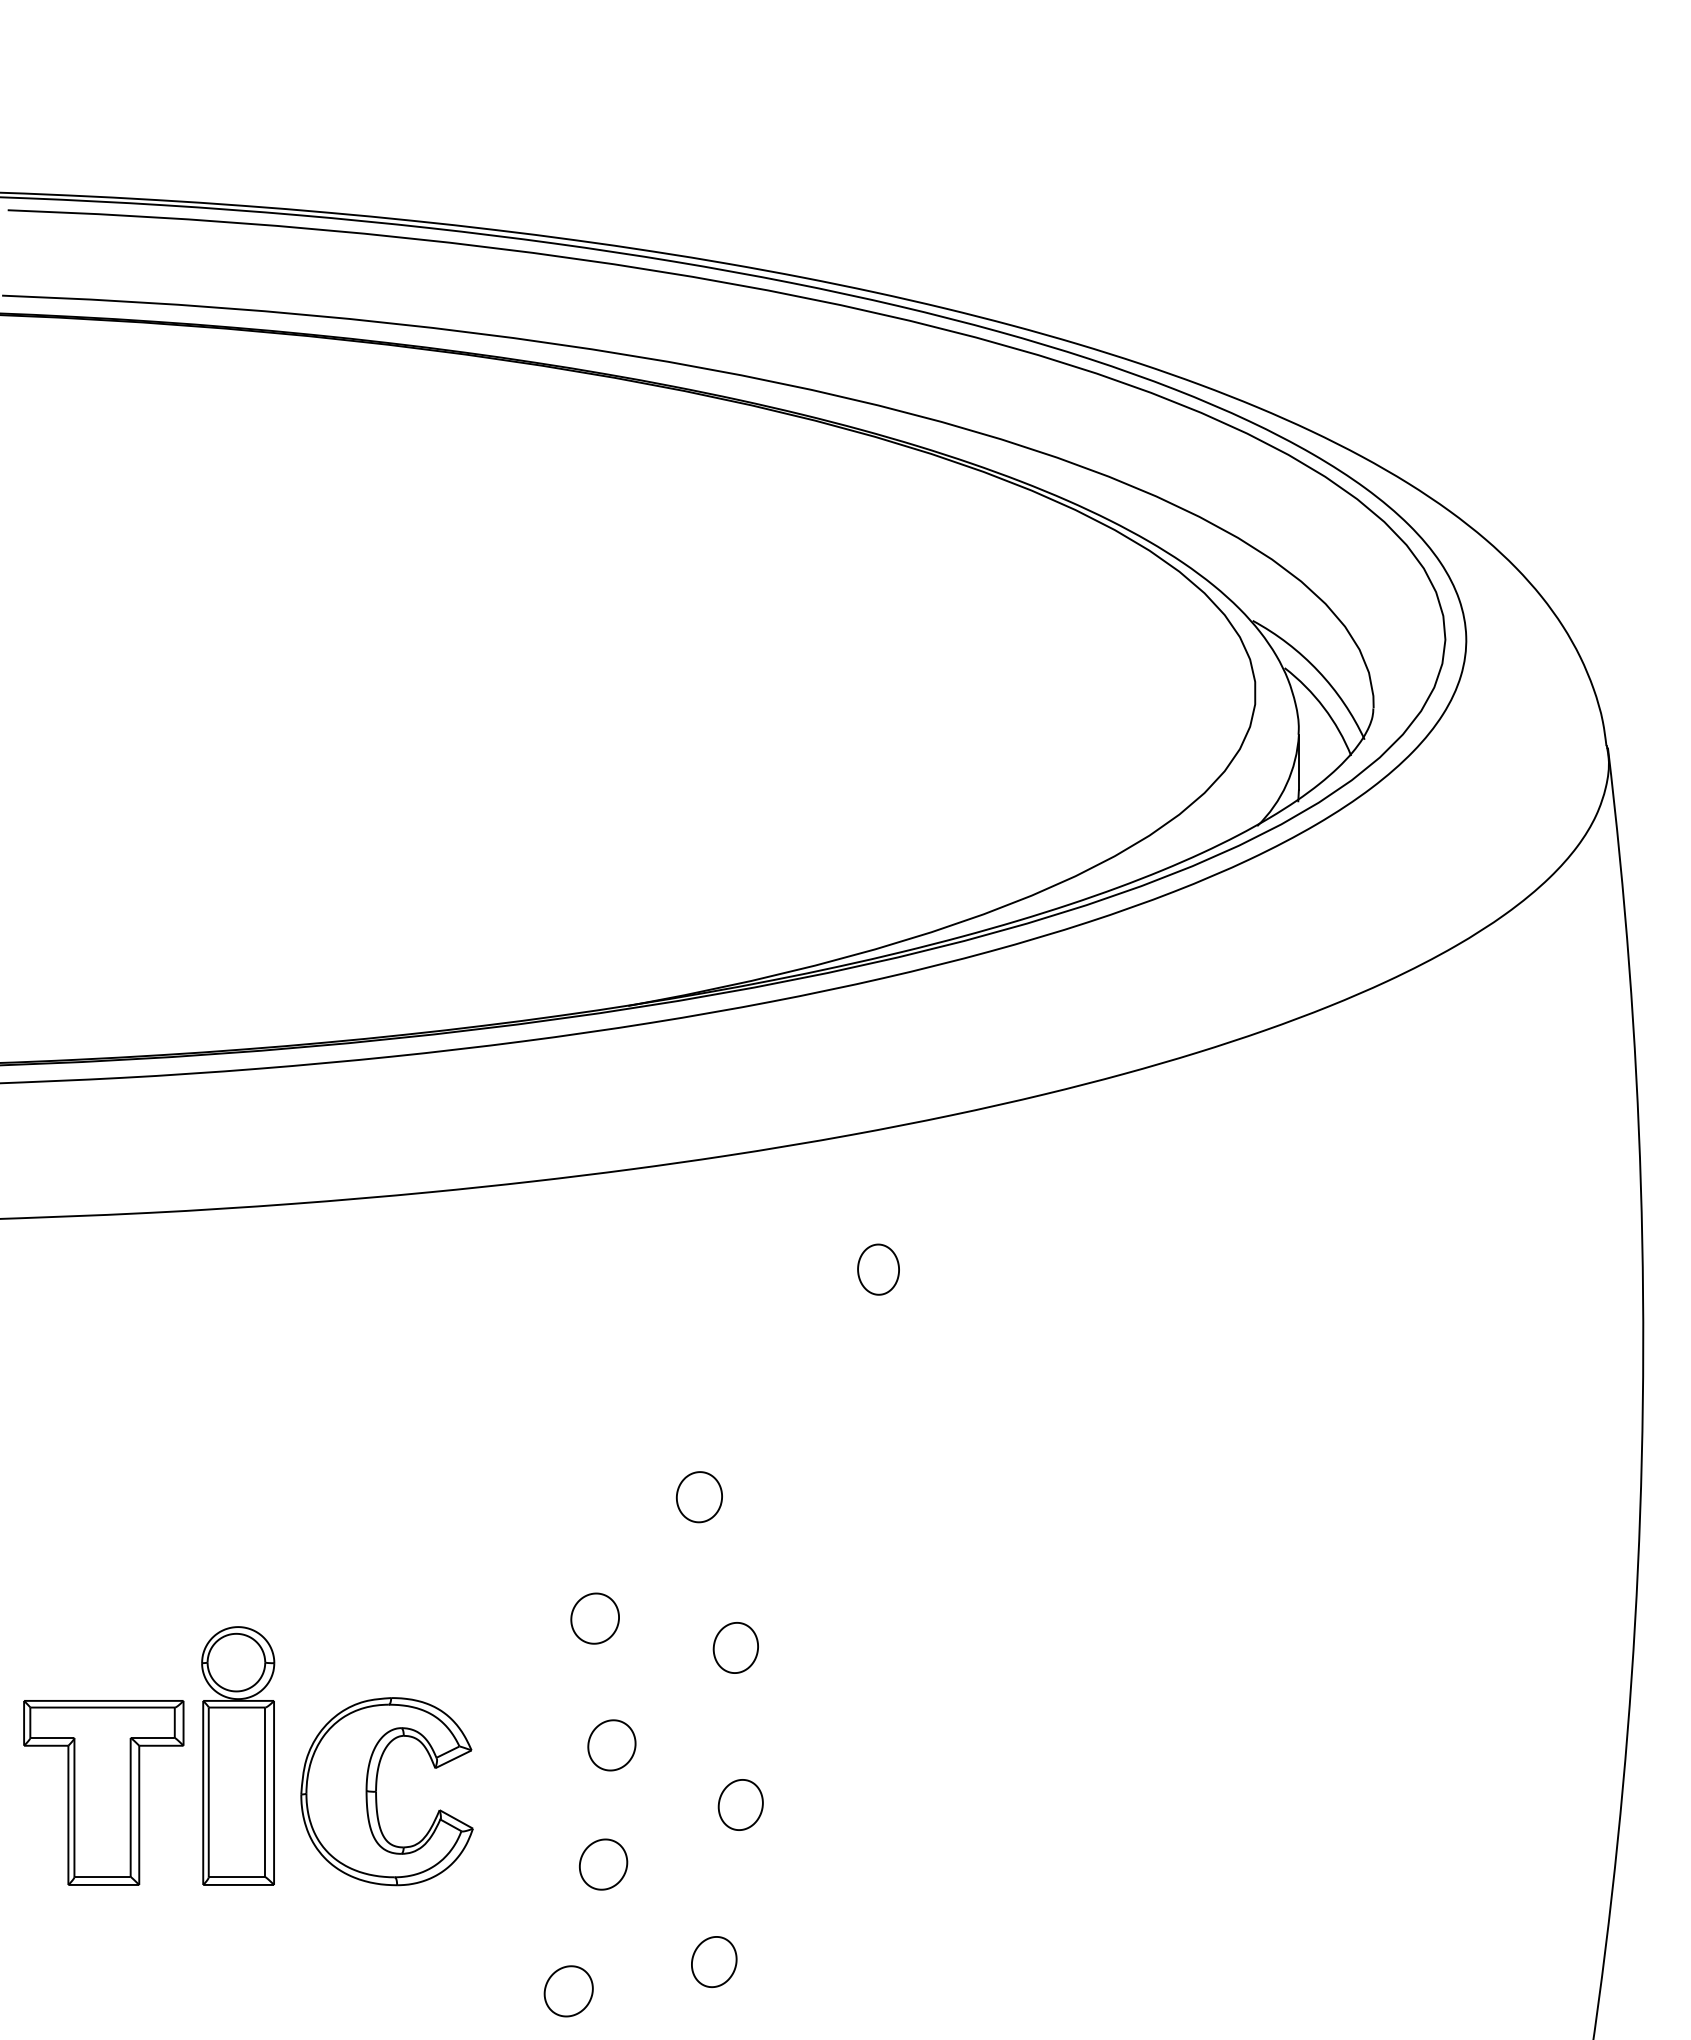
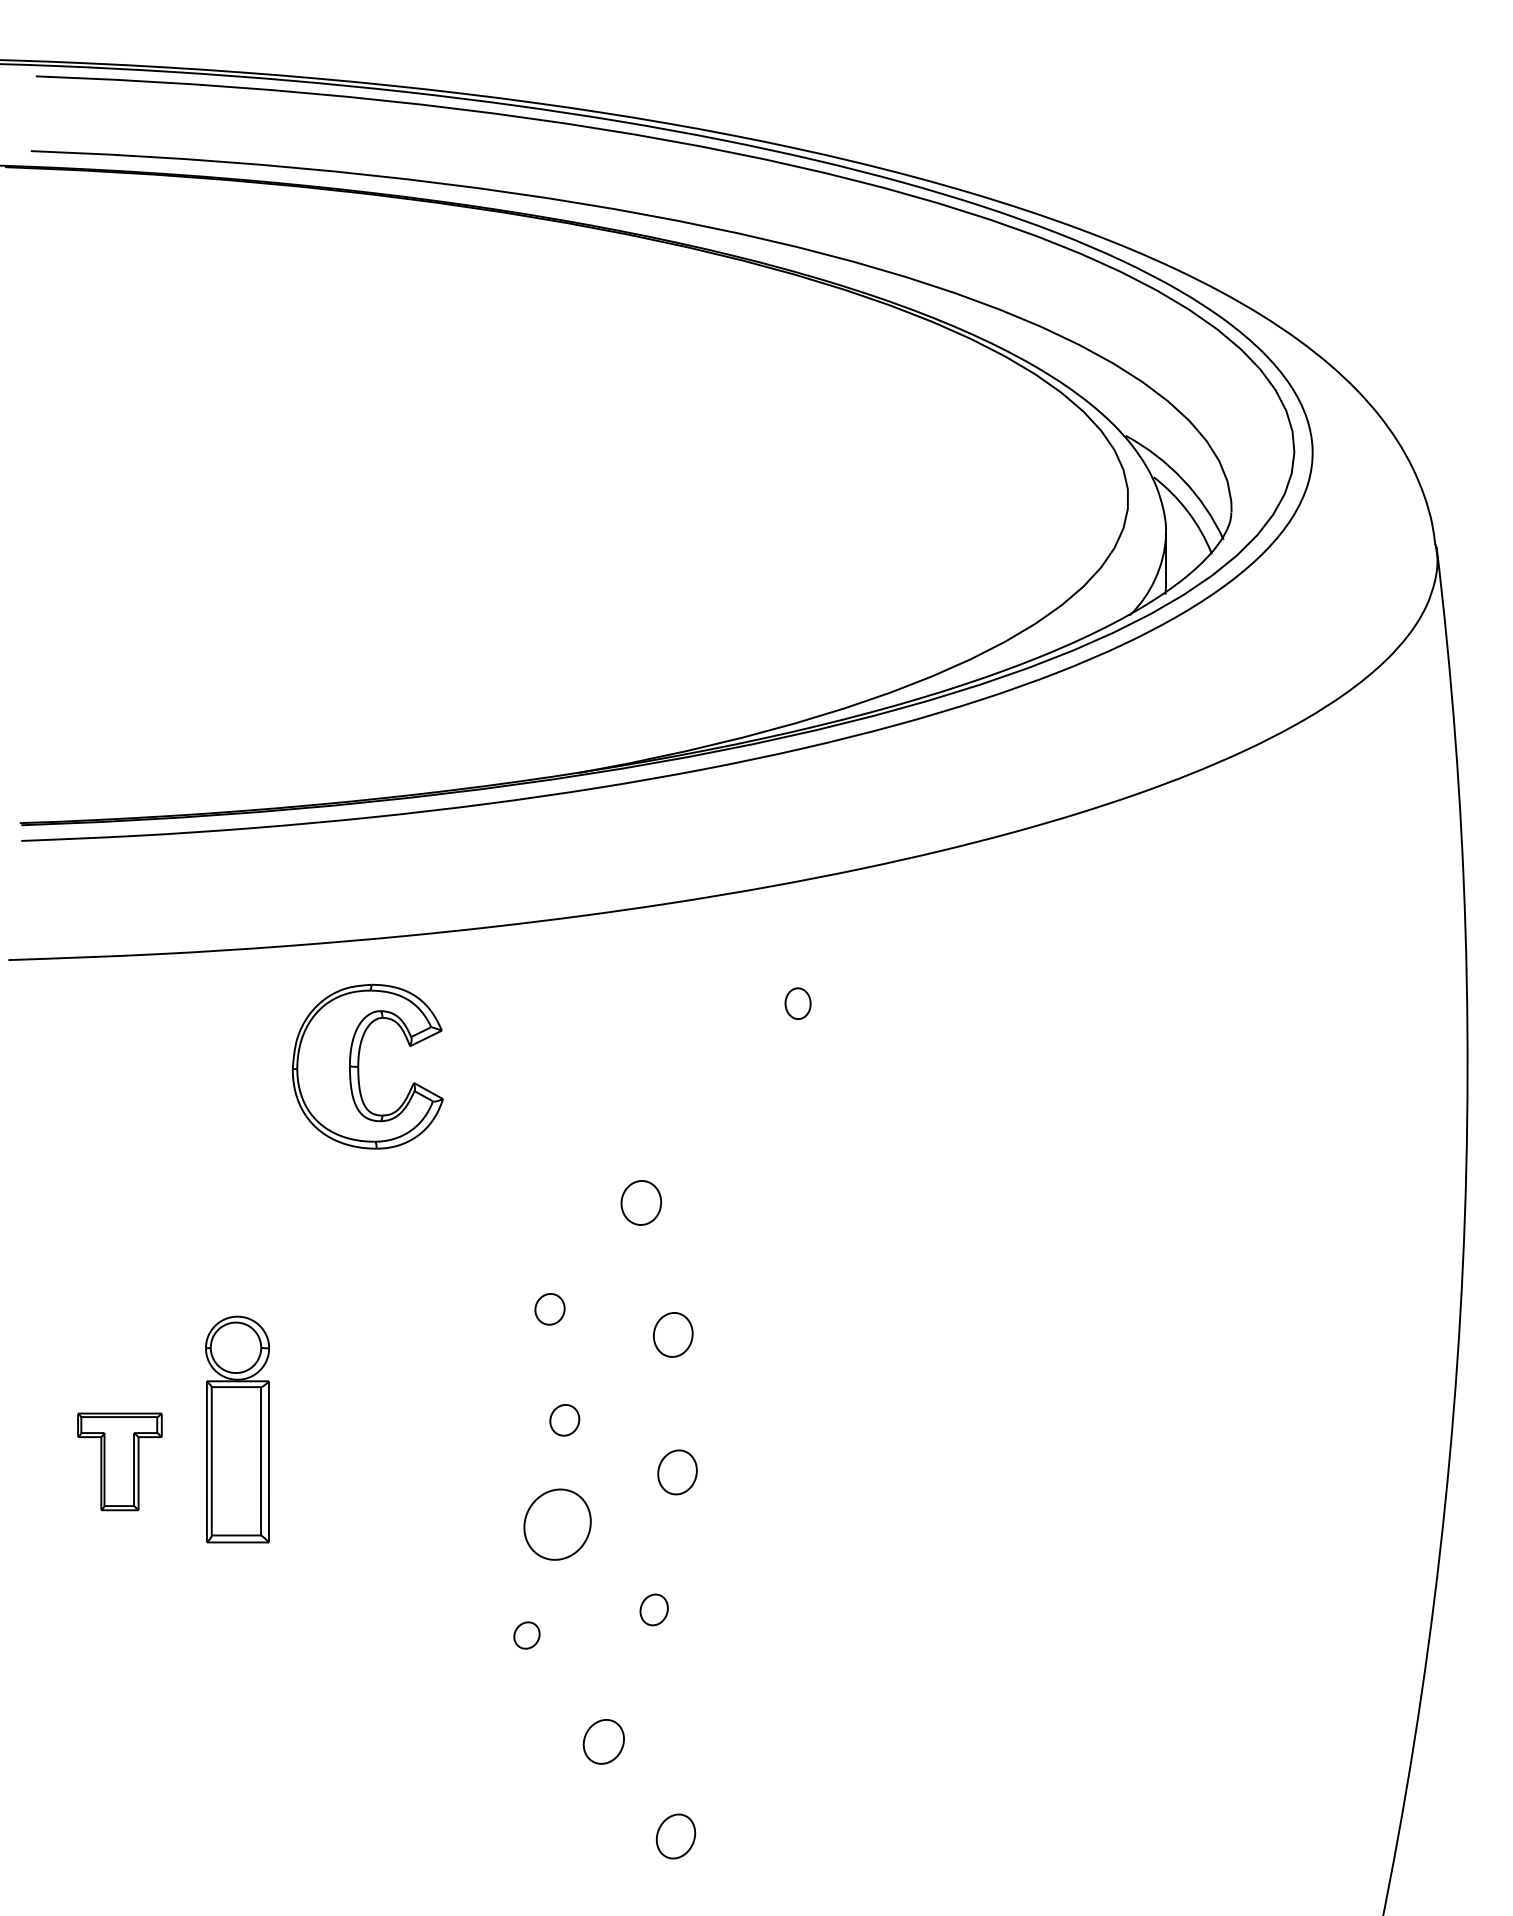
part: (877, 1269) -> (797, 1003), size x0.7
part: (594, 1618) -> (549, 1309), size x0.7
part: (611, 1745) -> (564, 1420), size x0.7
part: (377, 1791) -> (359, 1066), moved
part: (103, 1792) -> (119, 1461), size x0.6
part: (602, 1864) -> (556, 1524), size x1.6
part: (713, 1961) -> (653, 1609), size x0.7
part: (568, 1991) -> (526, 1635), size x0.6

